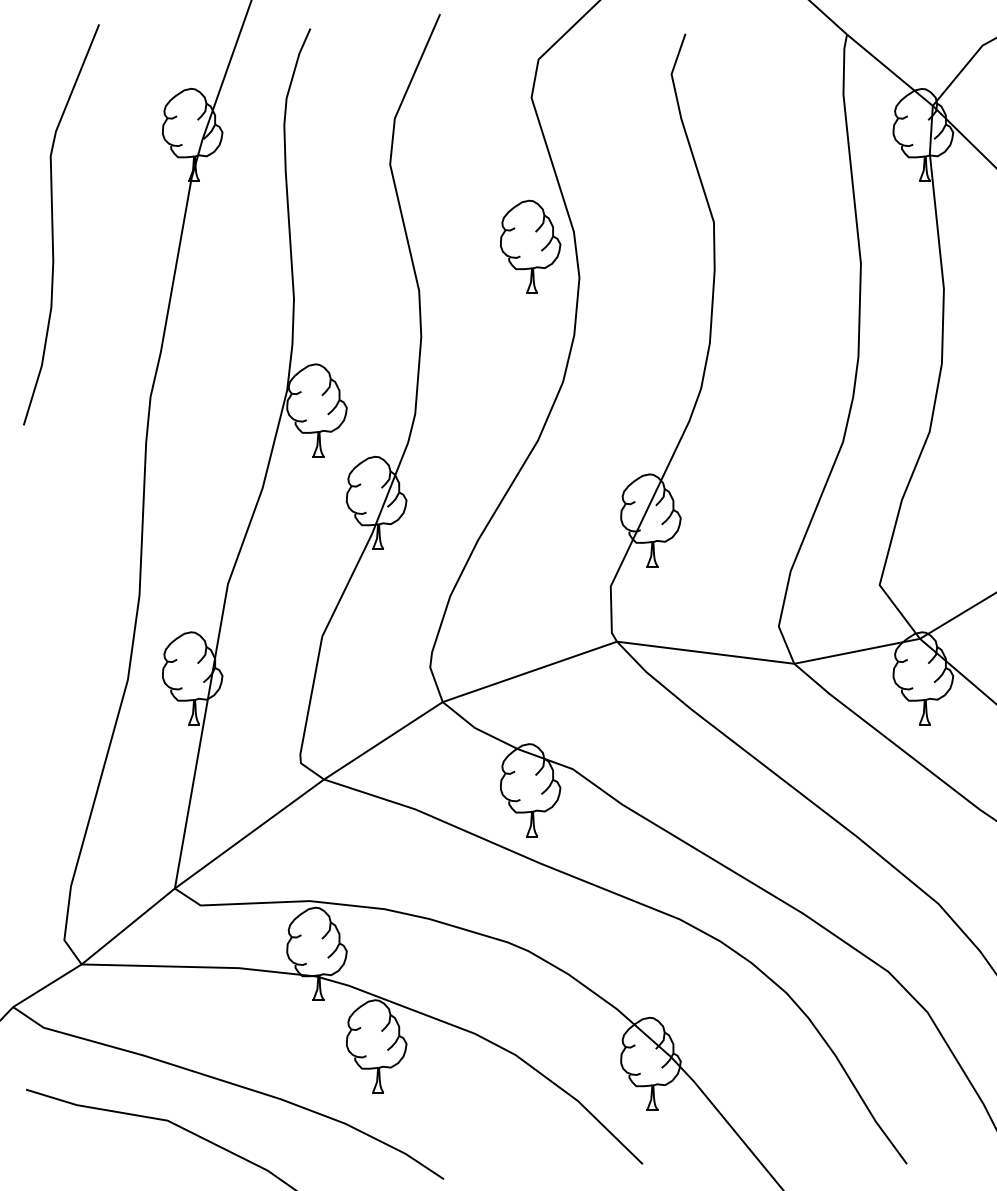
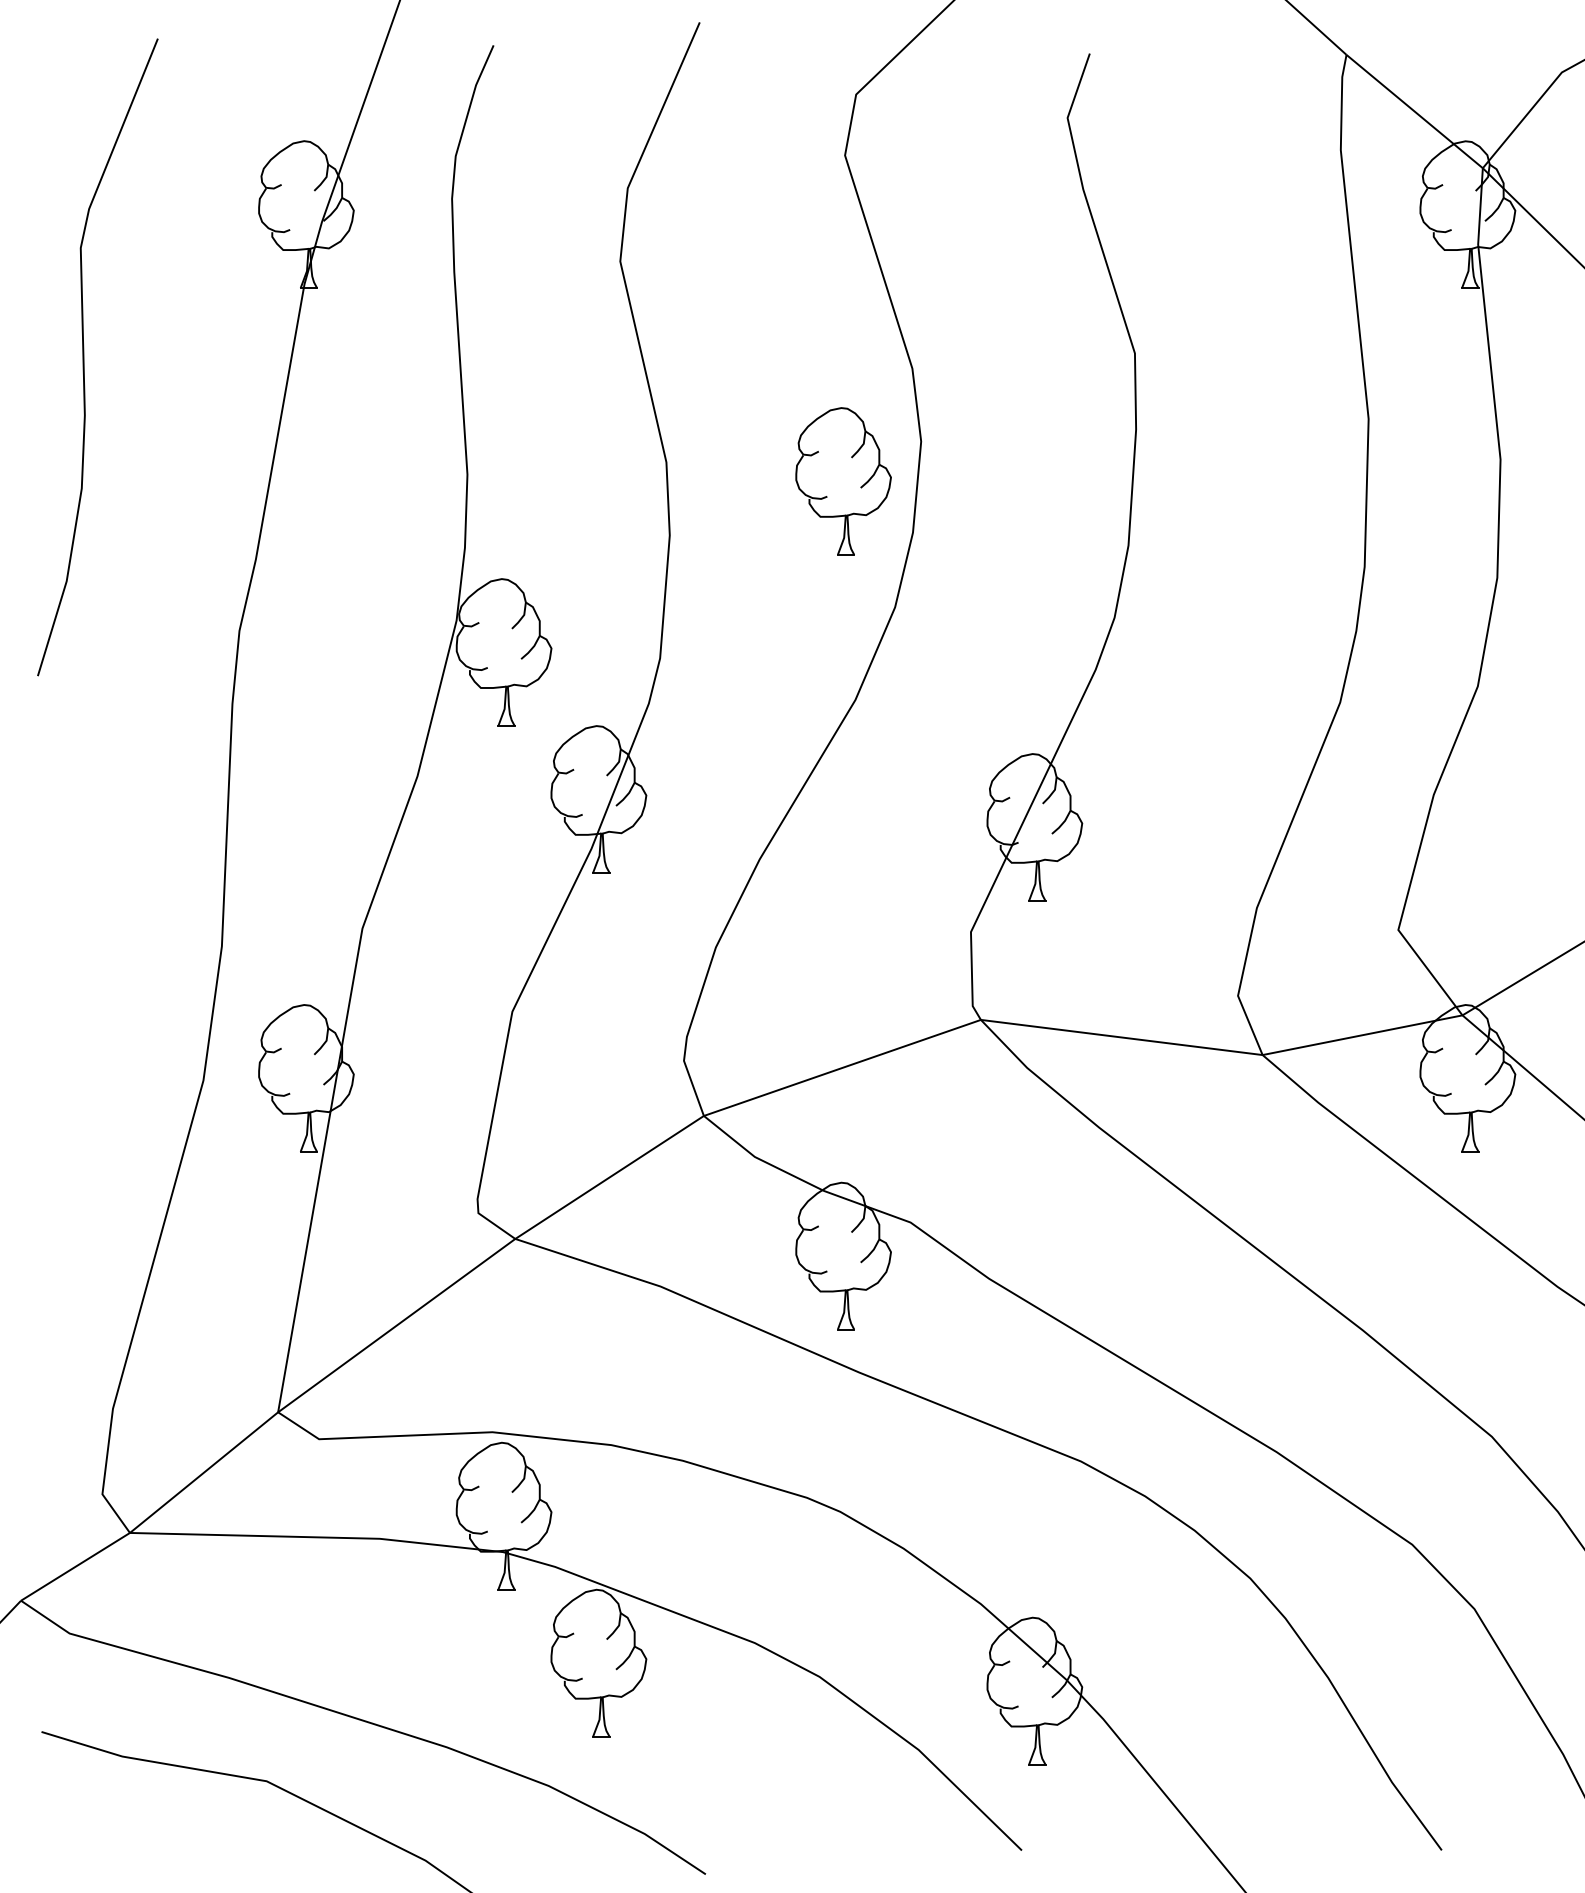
part: (530, 246) -> (843, 480), moved

